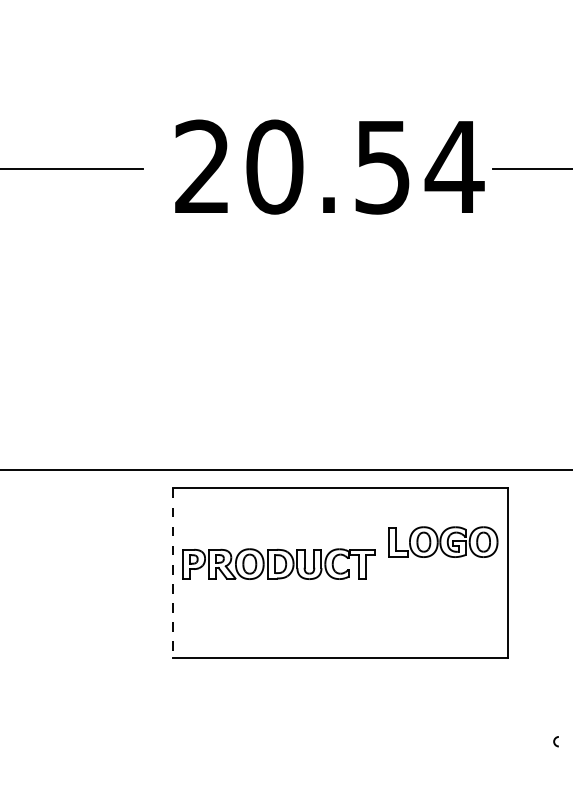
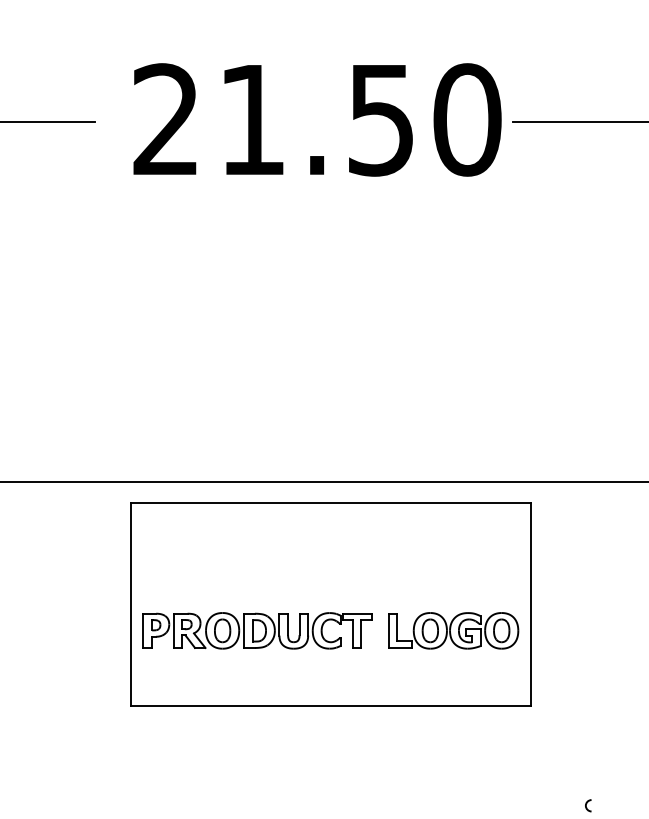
text: (365, 166) -> (360, 119), 20.54 -> 21.50
part: (443, 541) -> (453, 630), moved
part: (278, 563) -> (256, 630), moved
line: (173, 573) -> (131, 604), dashed -> solid

